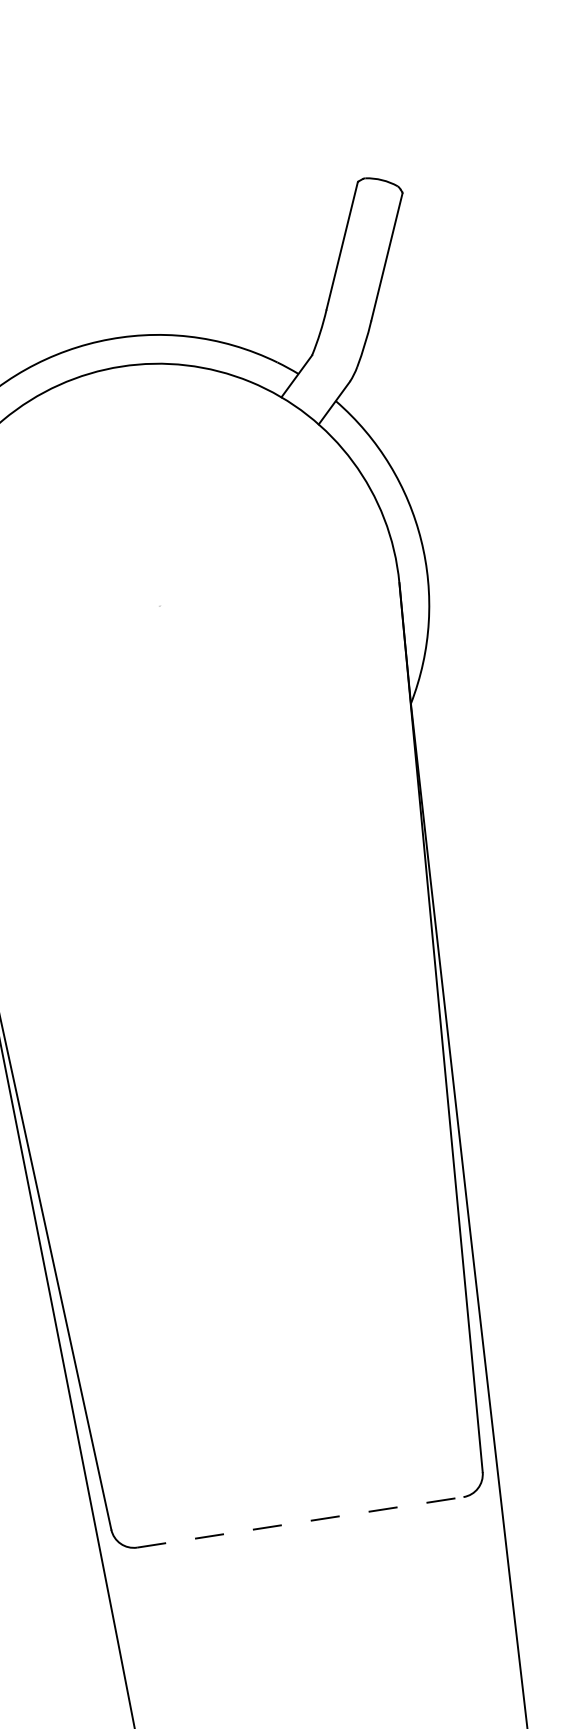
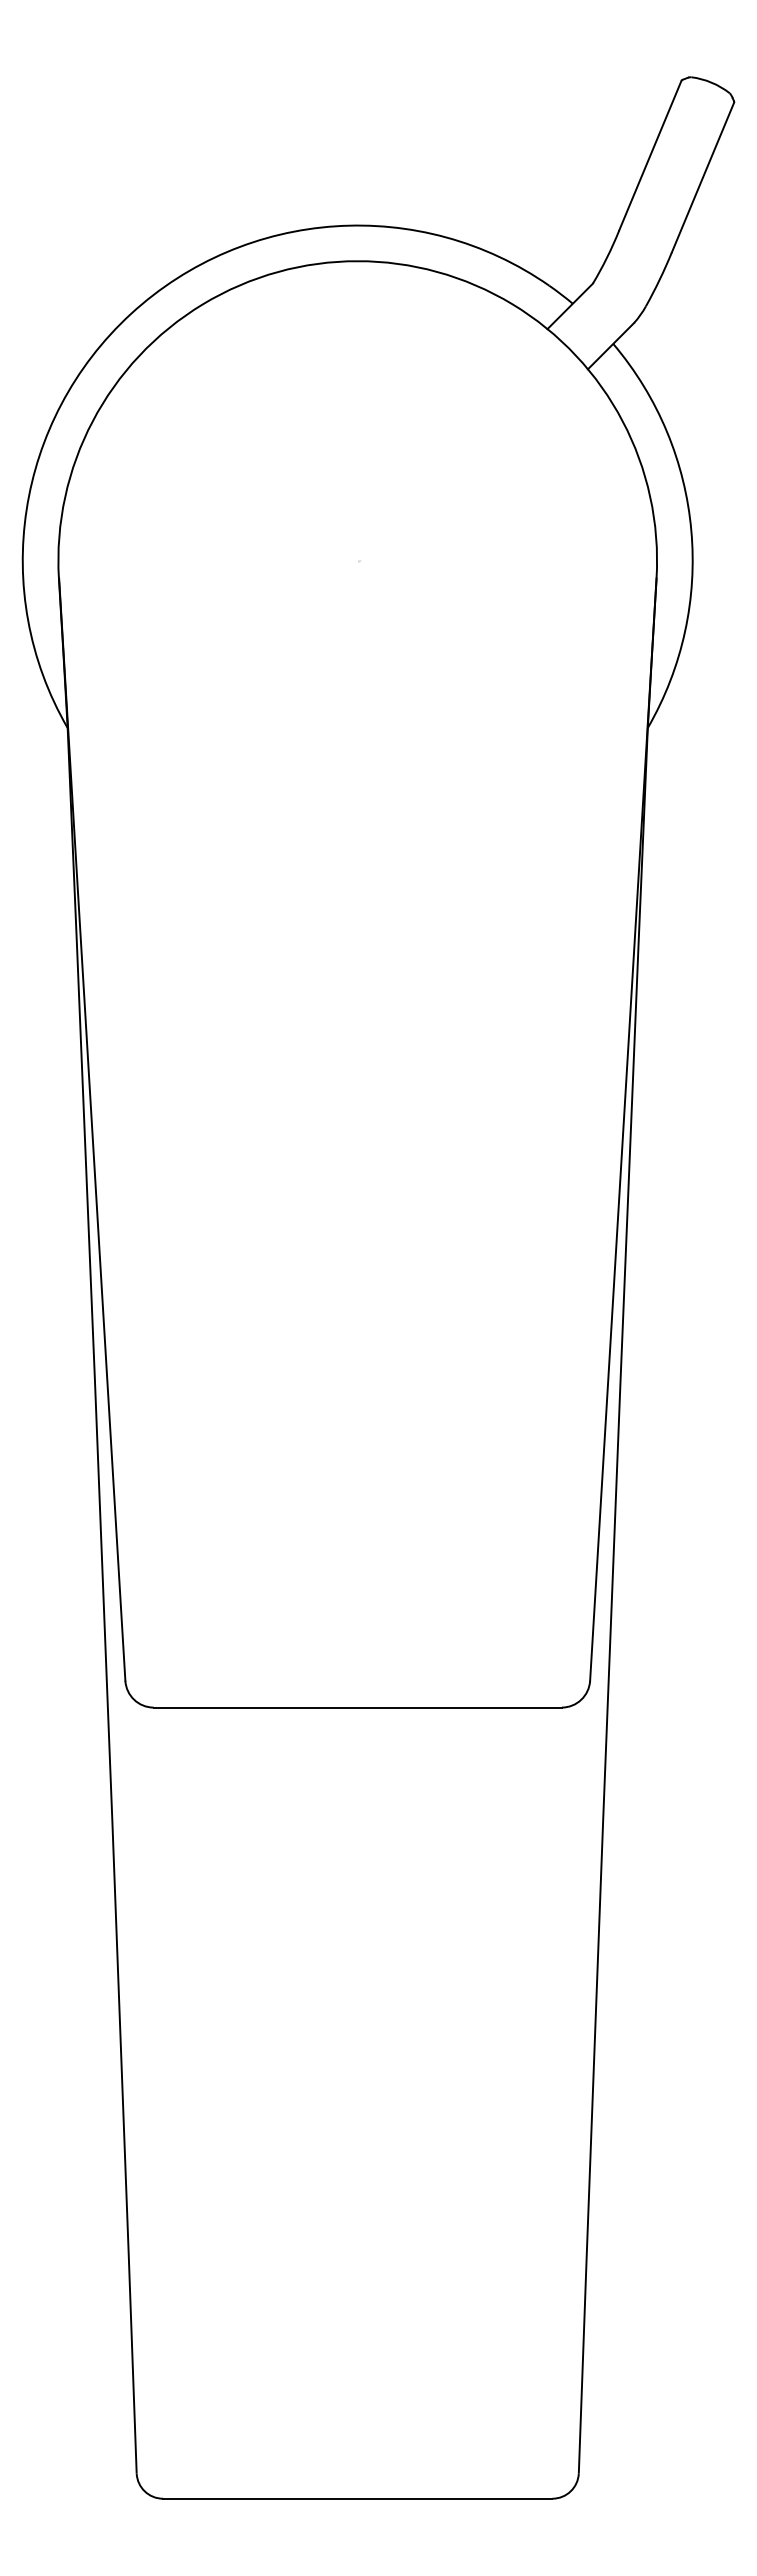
line: (300, 1522) -> (358, 1707), dashed -> solid

